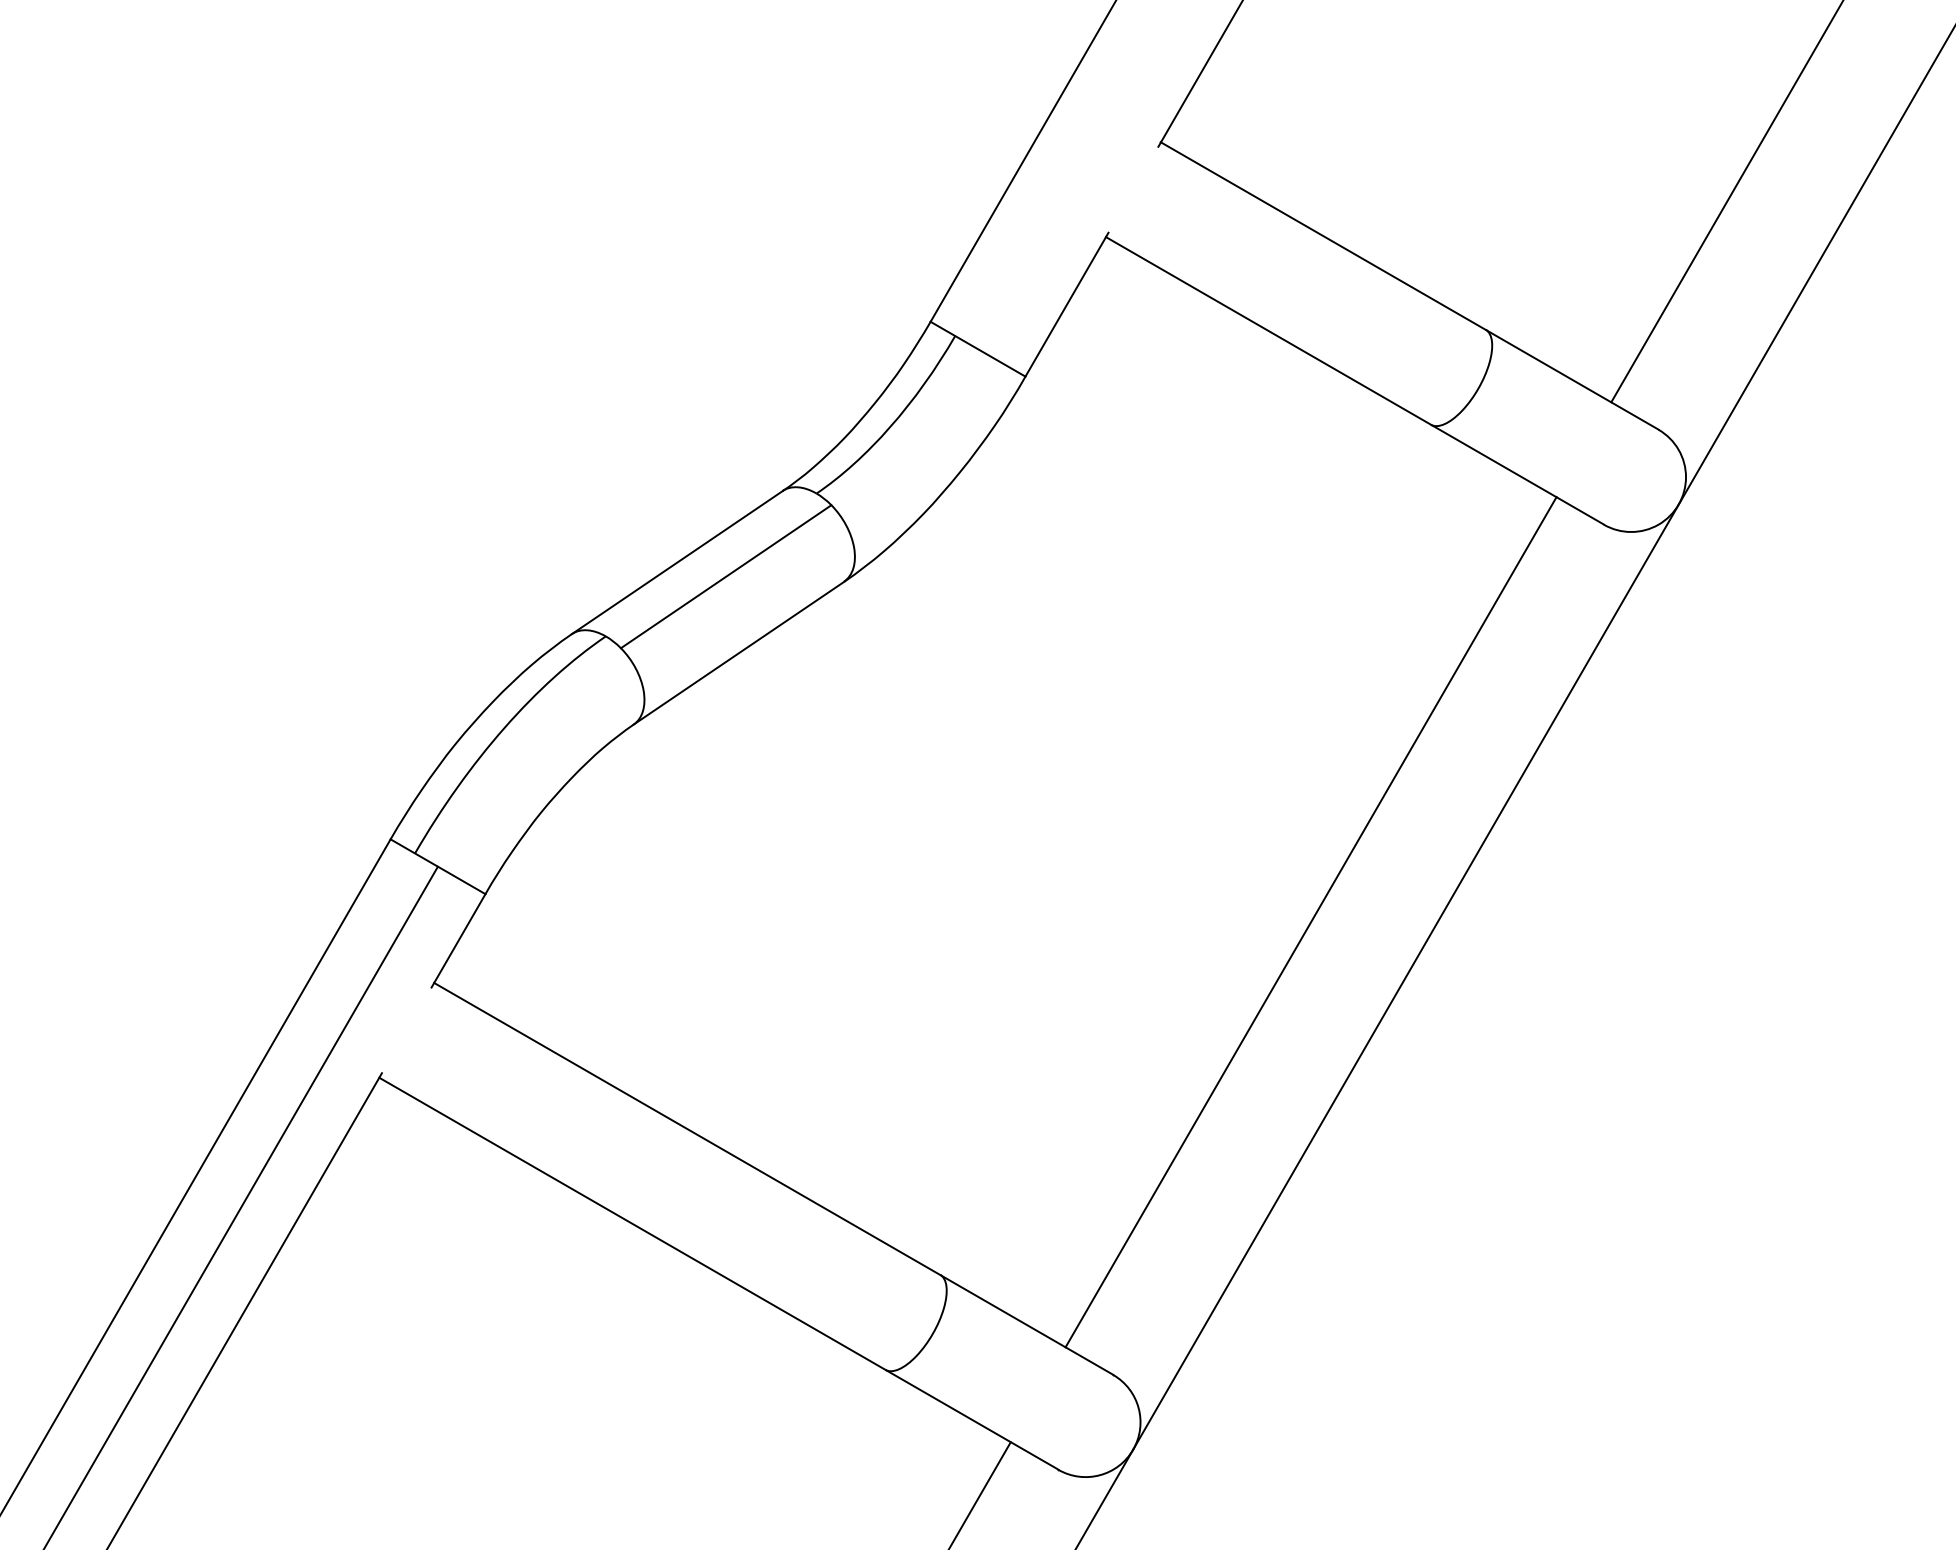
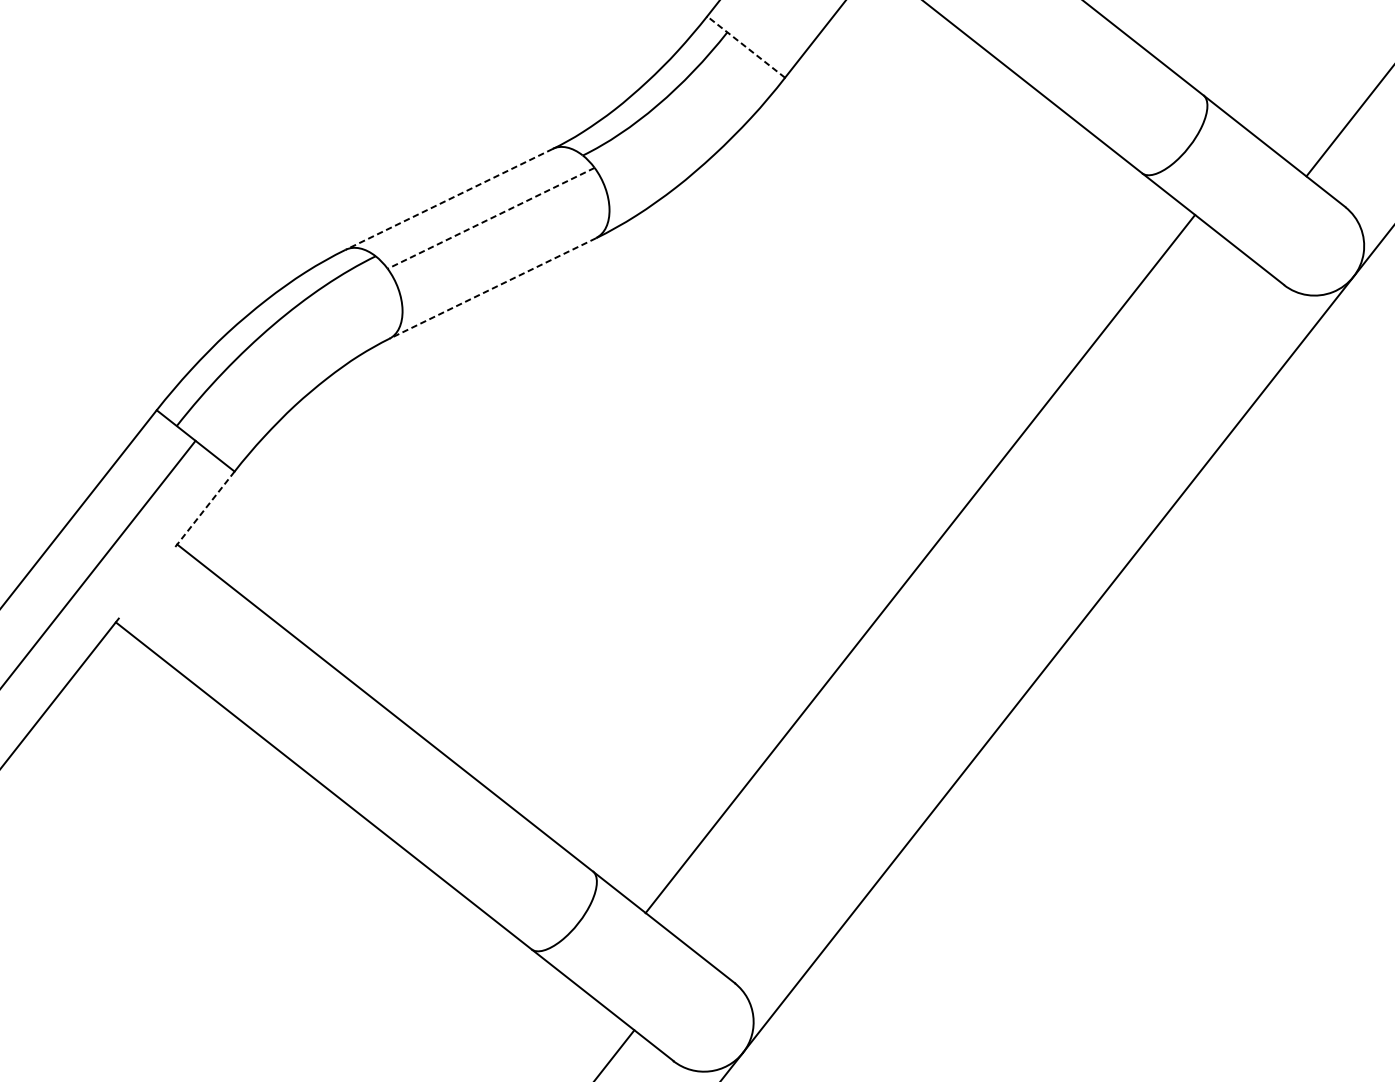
line: (978, 349) -> (746, 47), solid -> dashed
line: (676, 562) -> (448, 199), solid -> dashed
line: (725, 576) -> (490, 218), solid -> dashed
line: (738, 653) -> (492, 288), solid -> dashed
line: (1310, 922) -> (919, 564), moved
line: (458, 940) -> (204, 509), solid -> dashed

